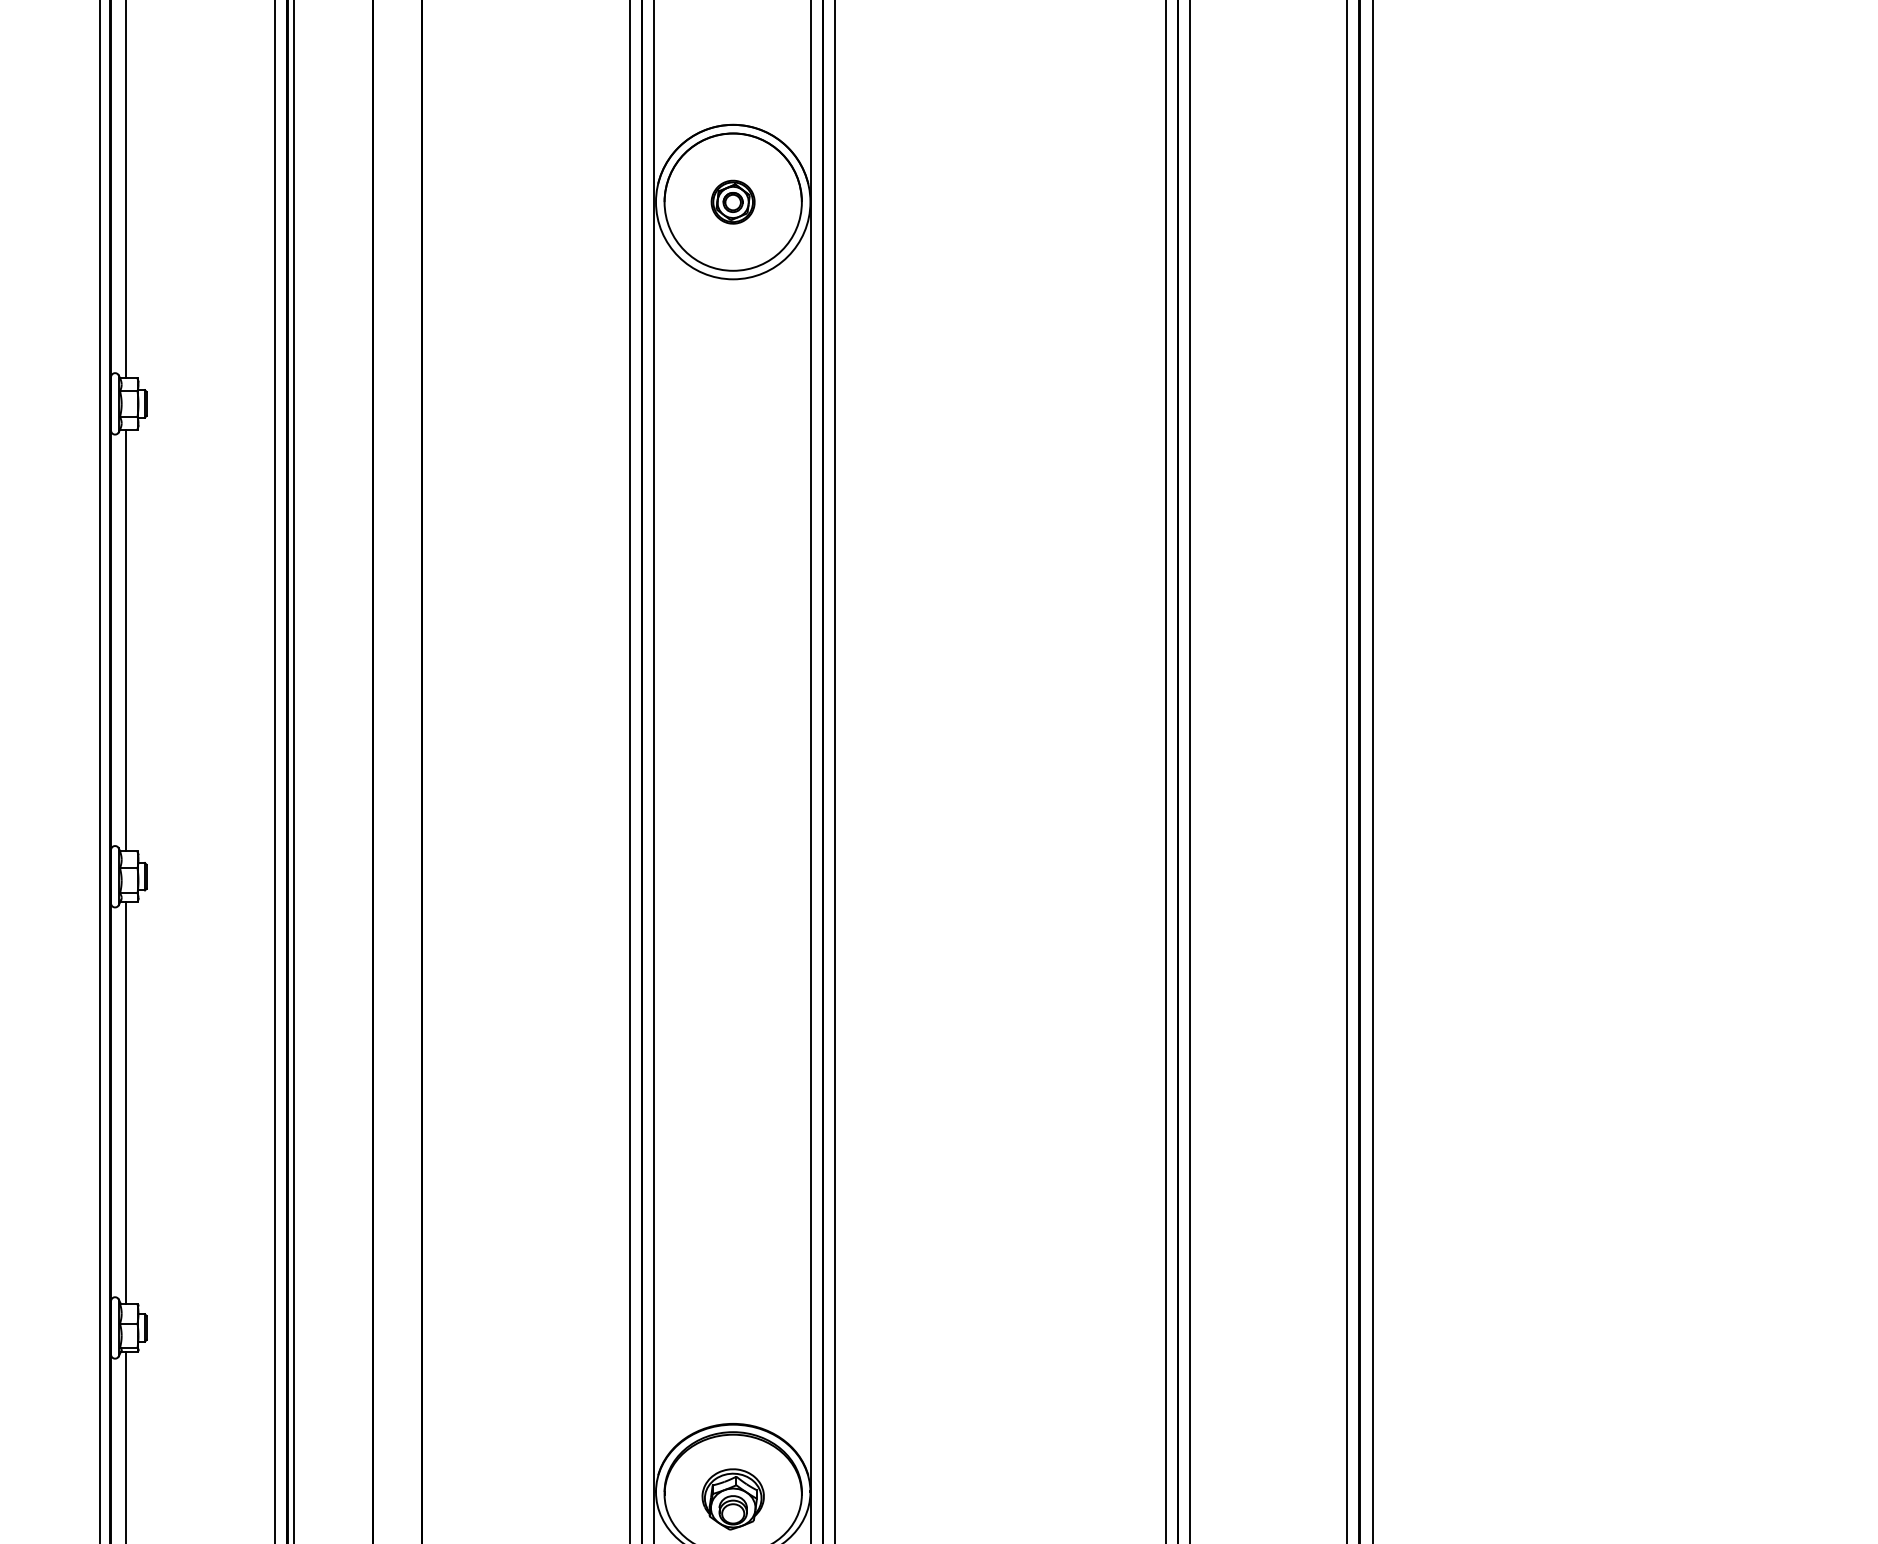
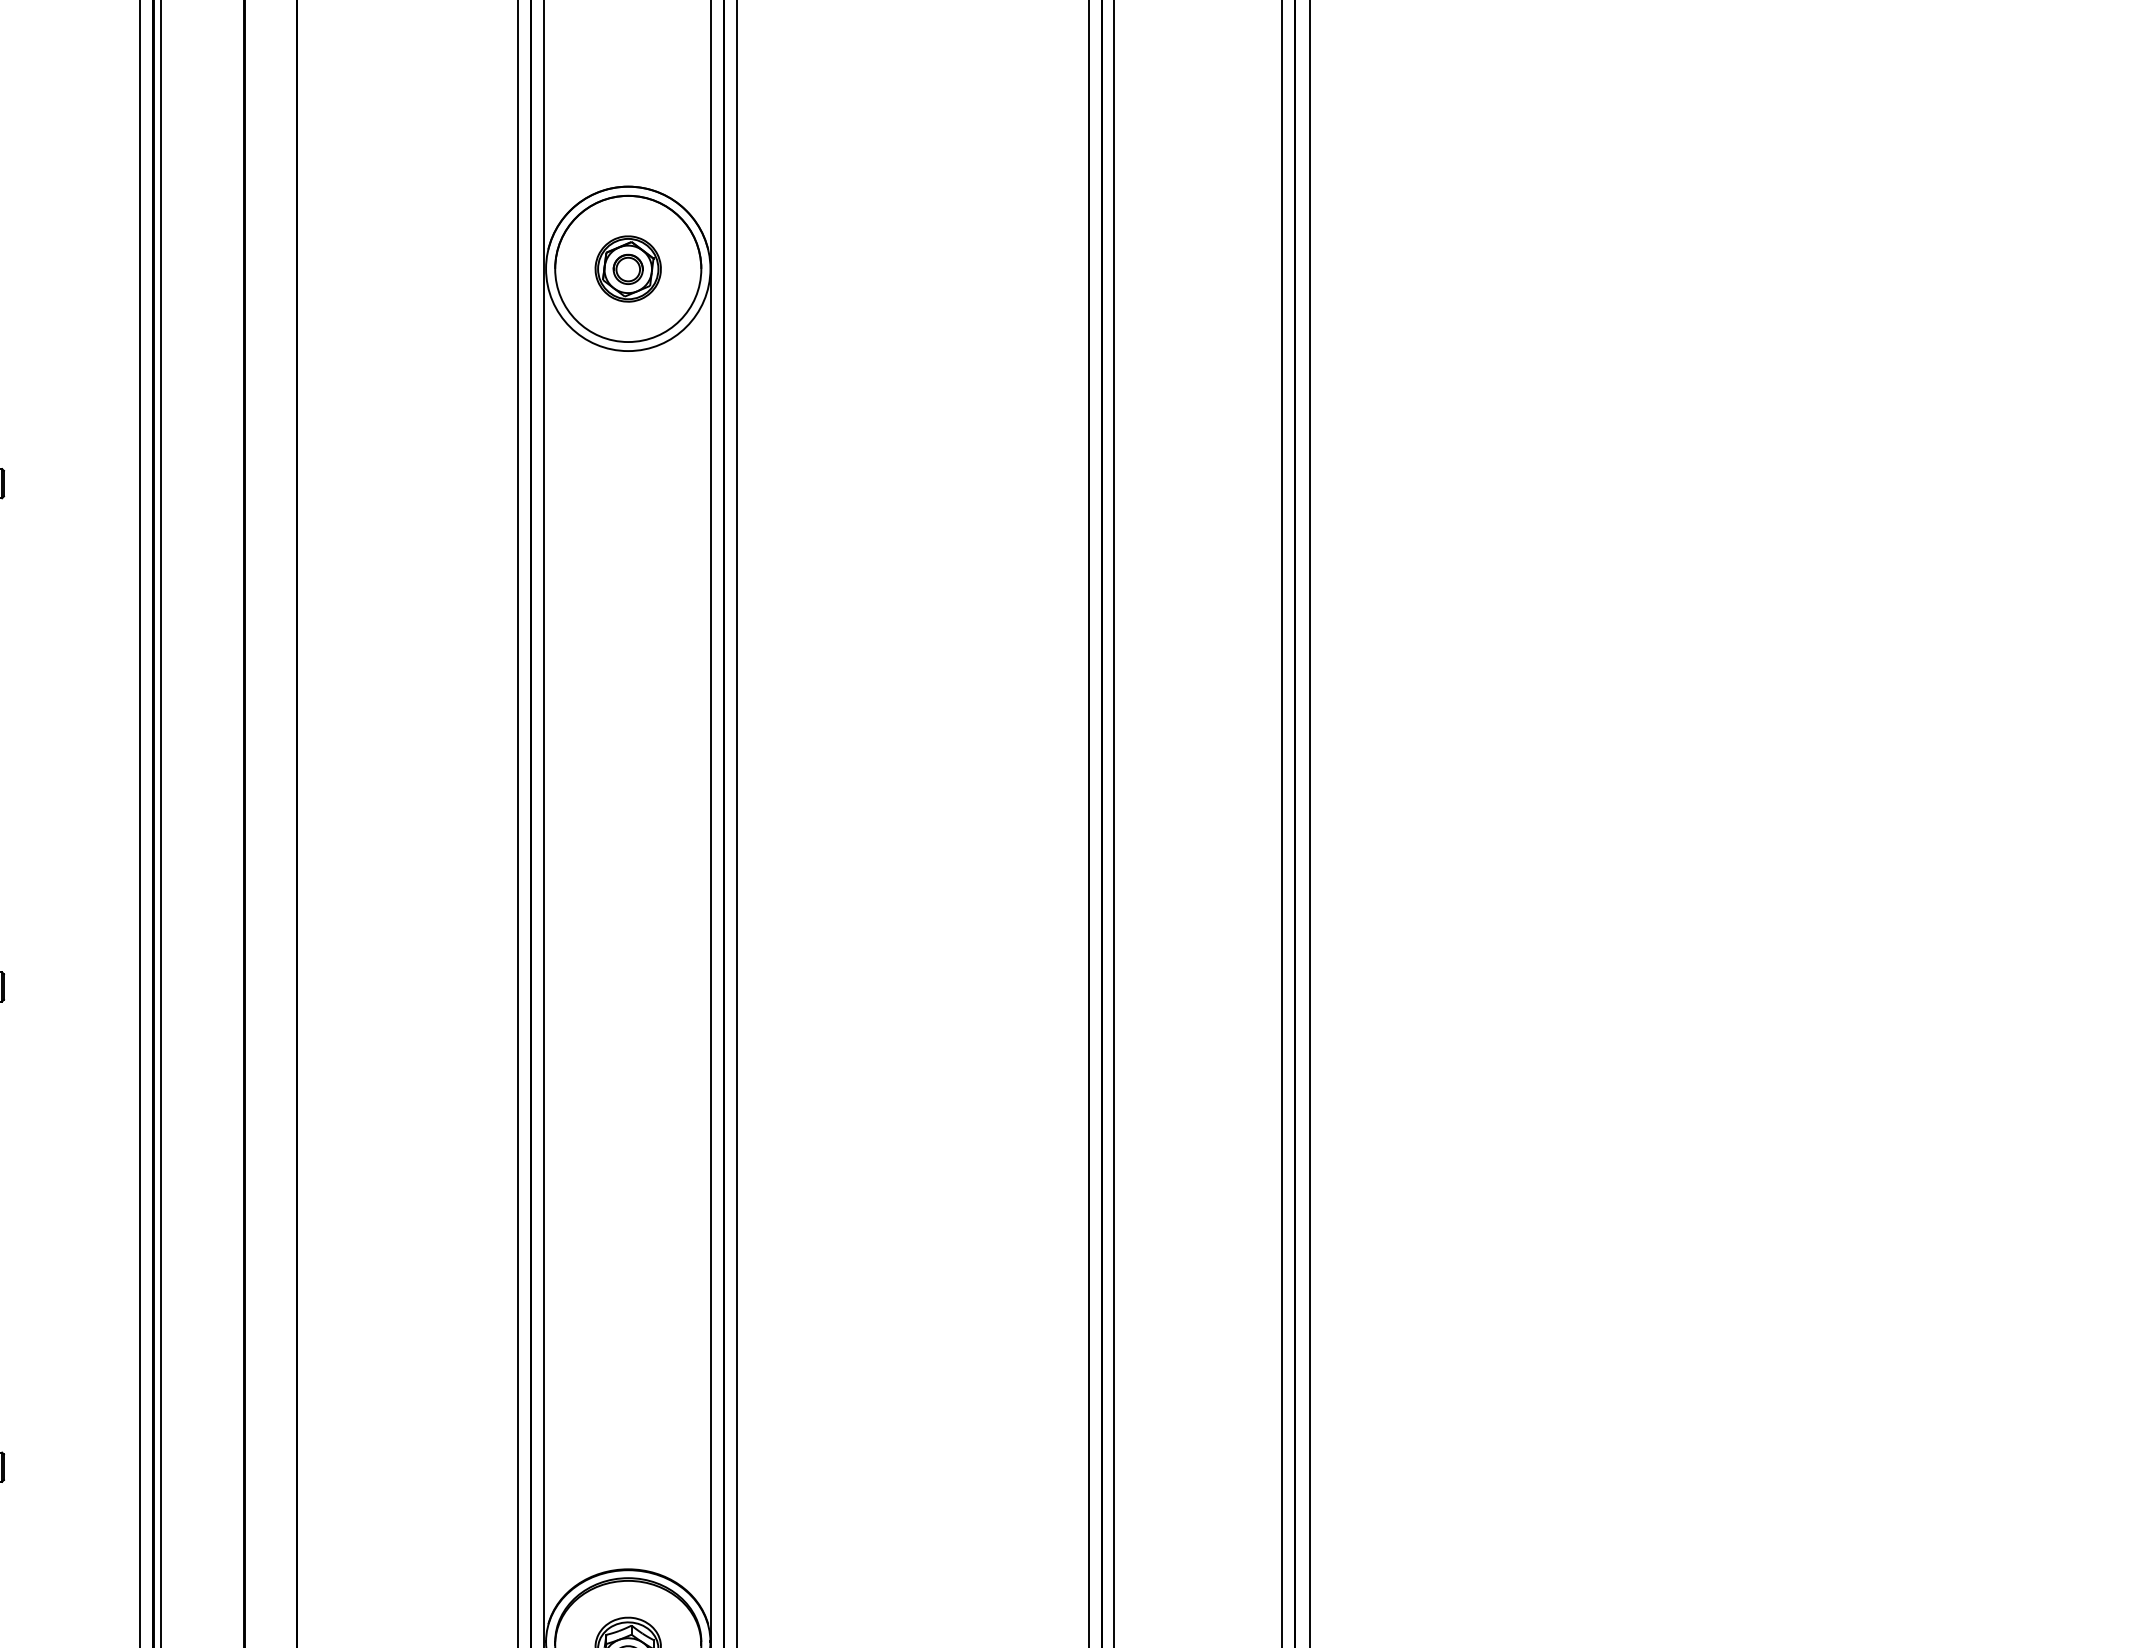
part: (732, 201) -> (627, 268), size x1.43

